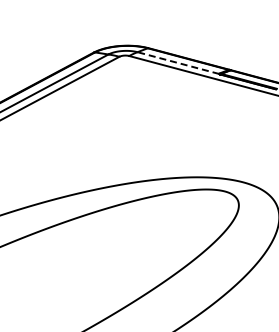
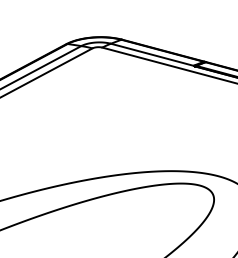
line: (177, 62) -> (151, 54), dashed -> solid

